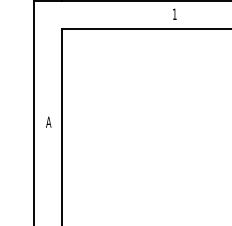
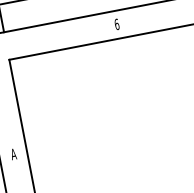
text: (174, 13) -> (116, 23), 1 -> 6

